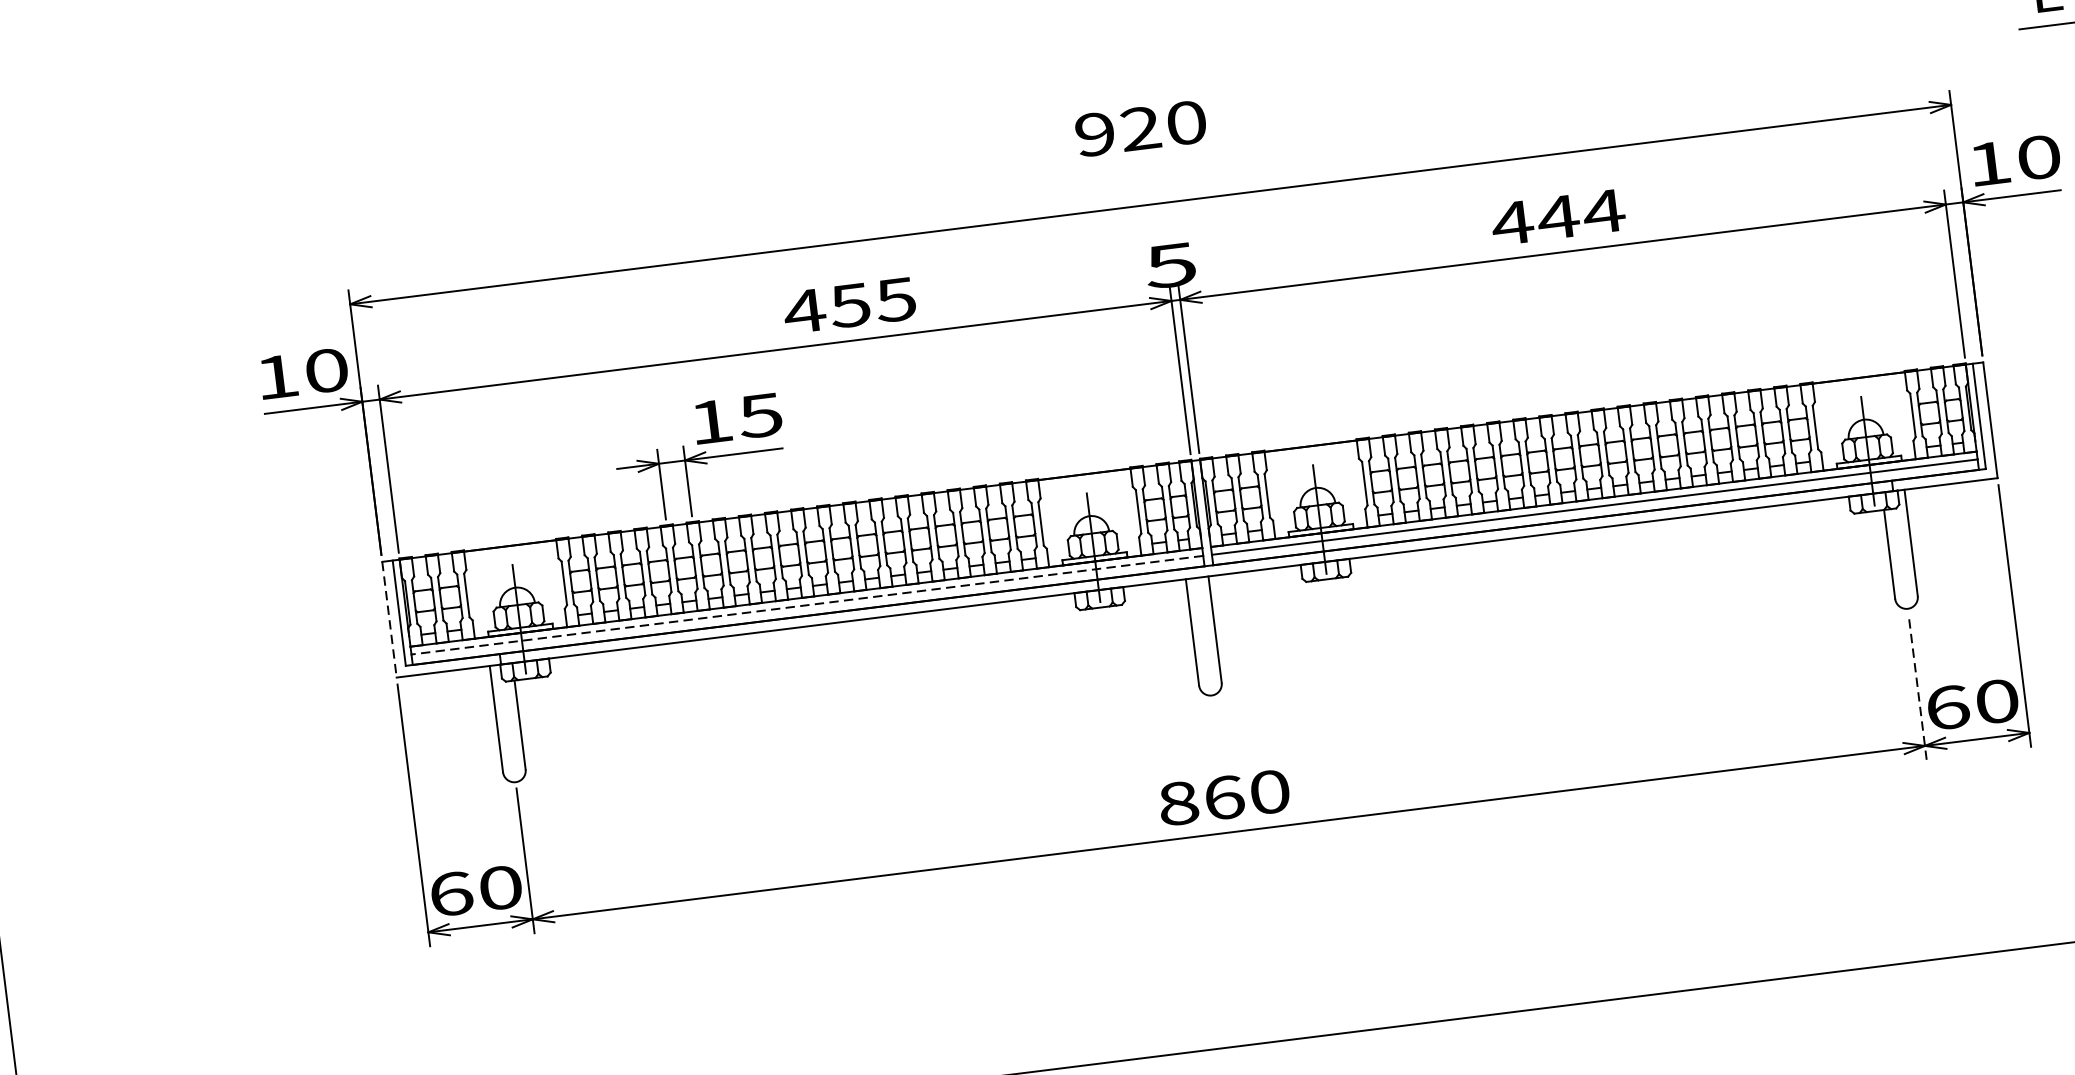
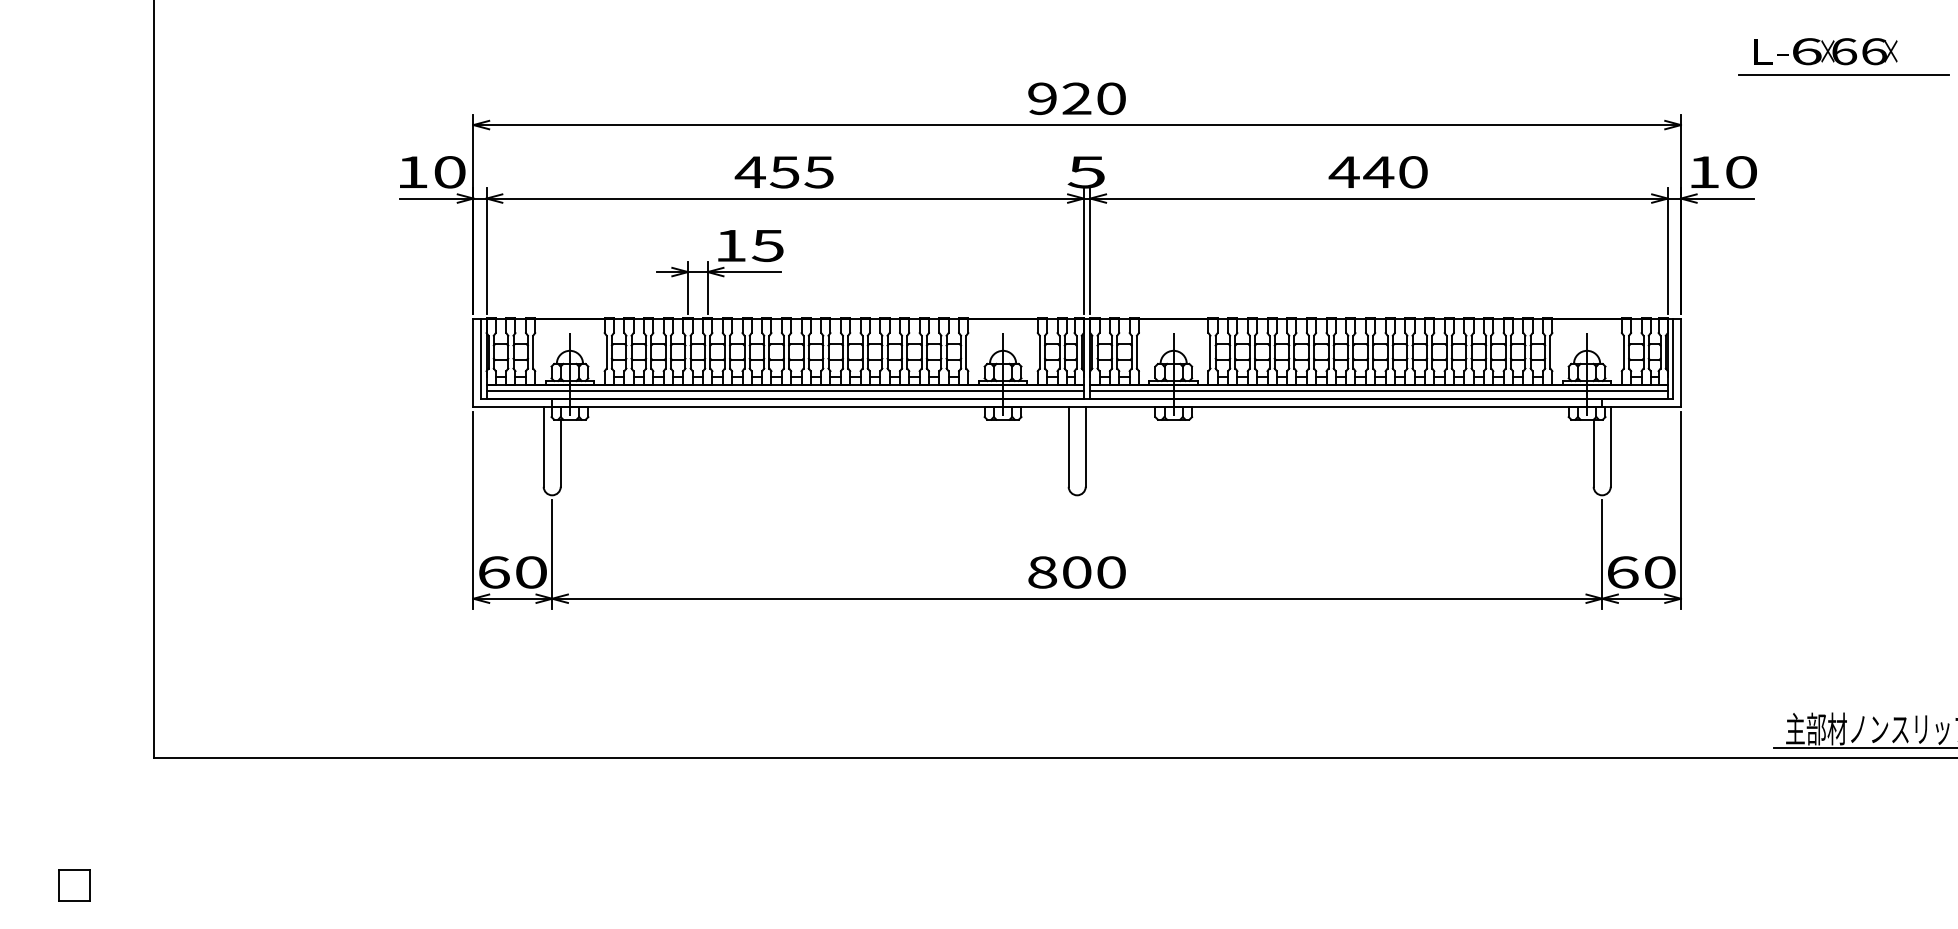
text: (1140, 128) -> (1076, 98), moved
text: (1603, 212) -> (1412, 172), 444 -> 440
text: (848, 306) -> (783, 172), moved
line: (807, 604) -> (785, 390), dashed -> solid
line: (389, 619) -> (473, 362), dashed -> solid
line: (1918, 687) -> (1602, 554), dashed -> solid
text: (1224, 797) -> (1077, 572), 860 -> 800

